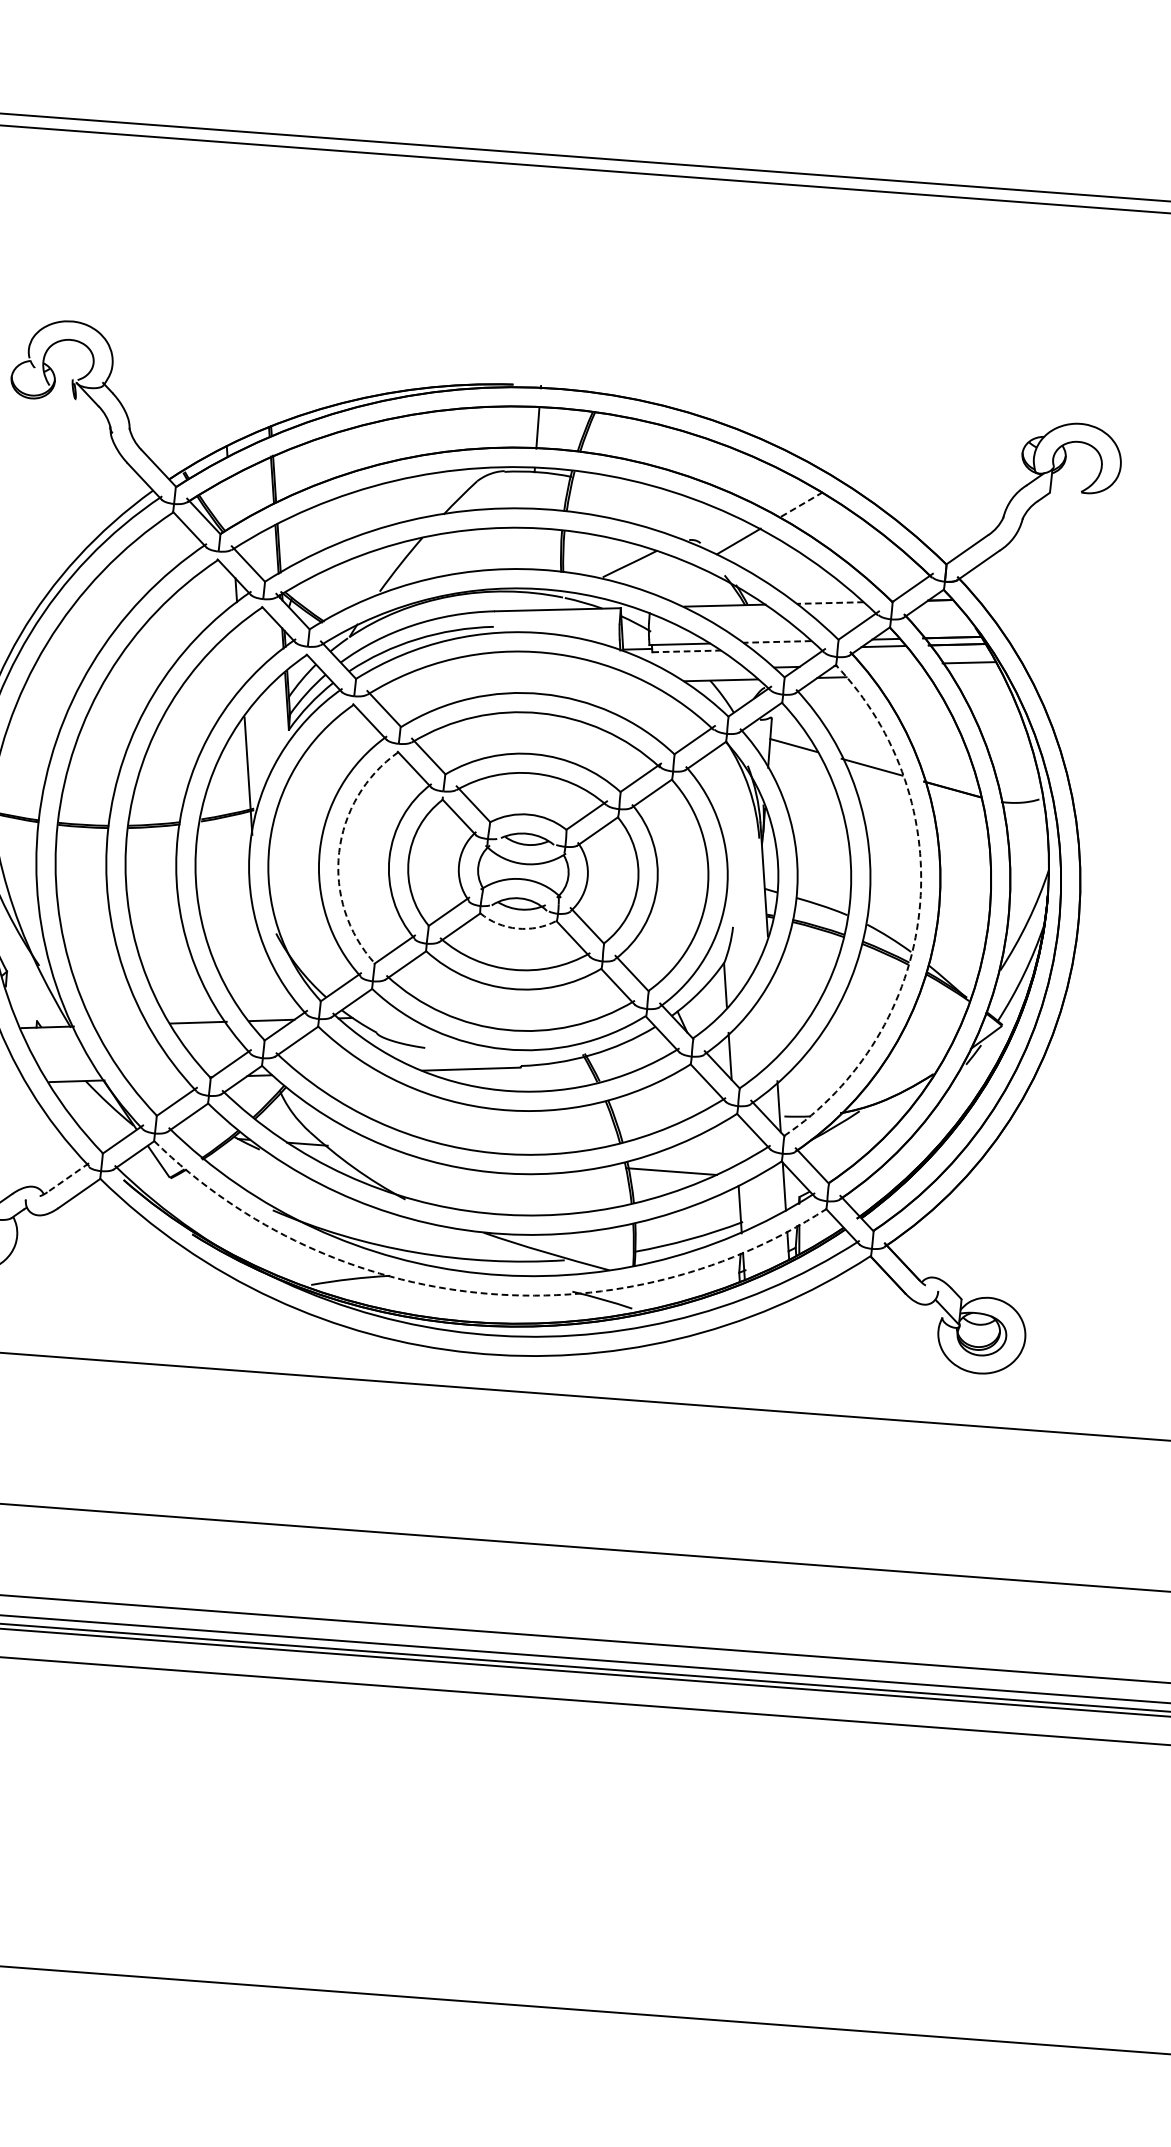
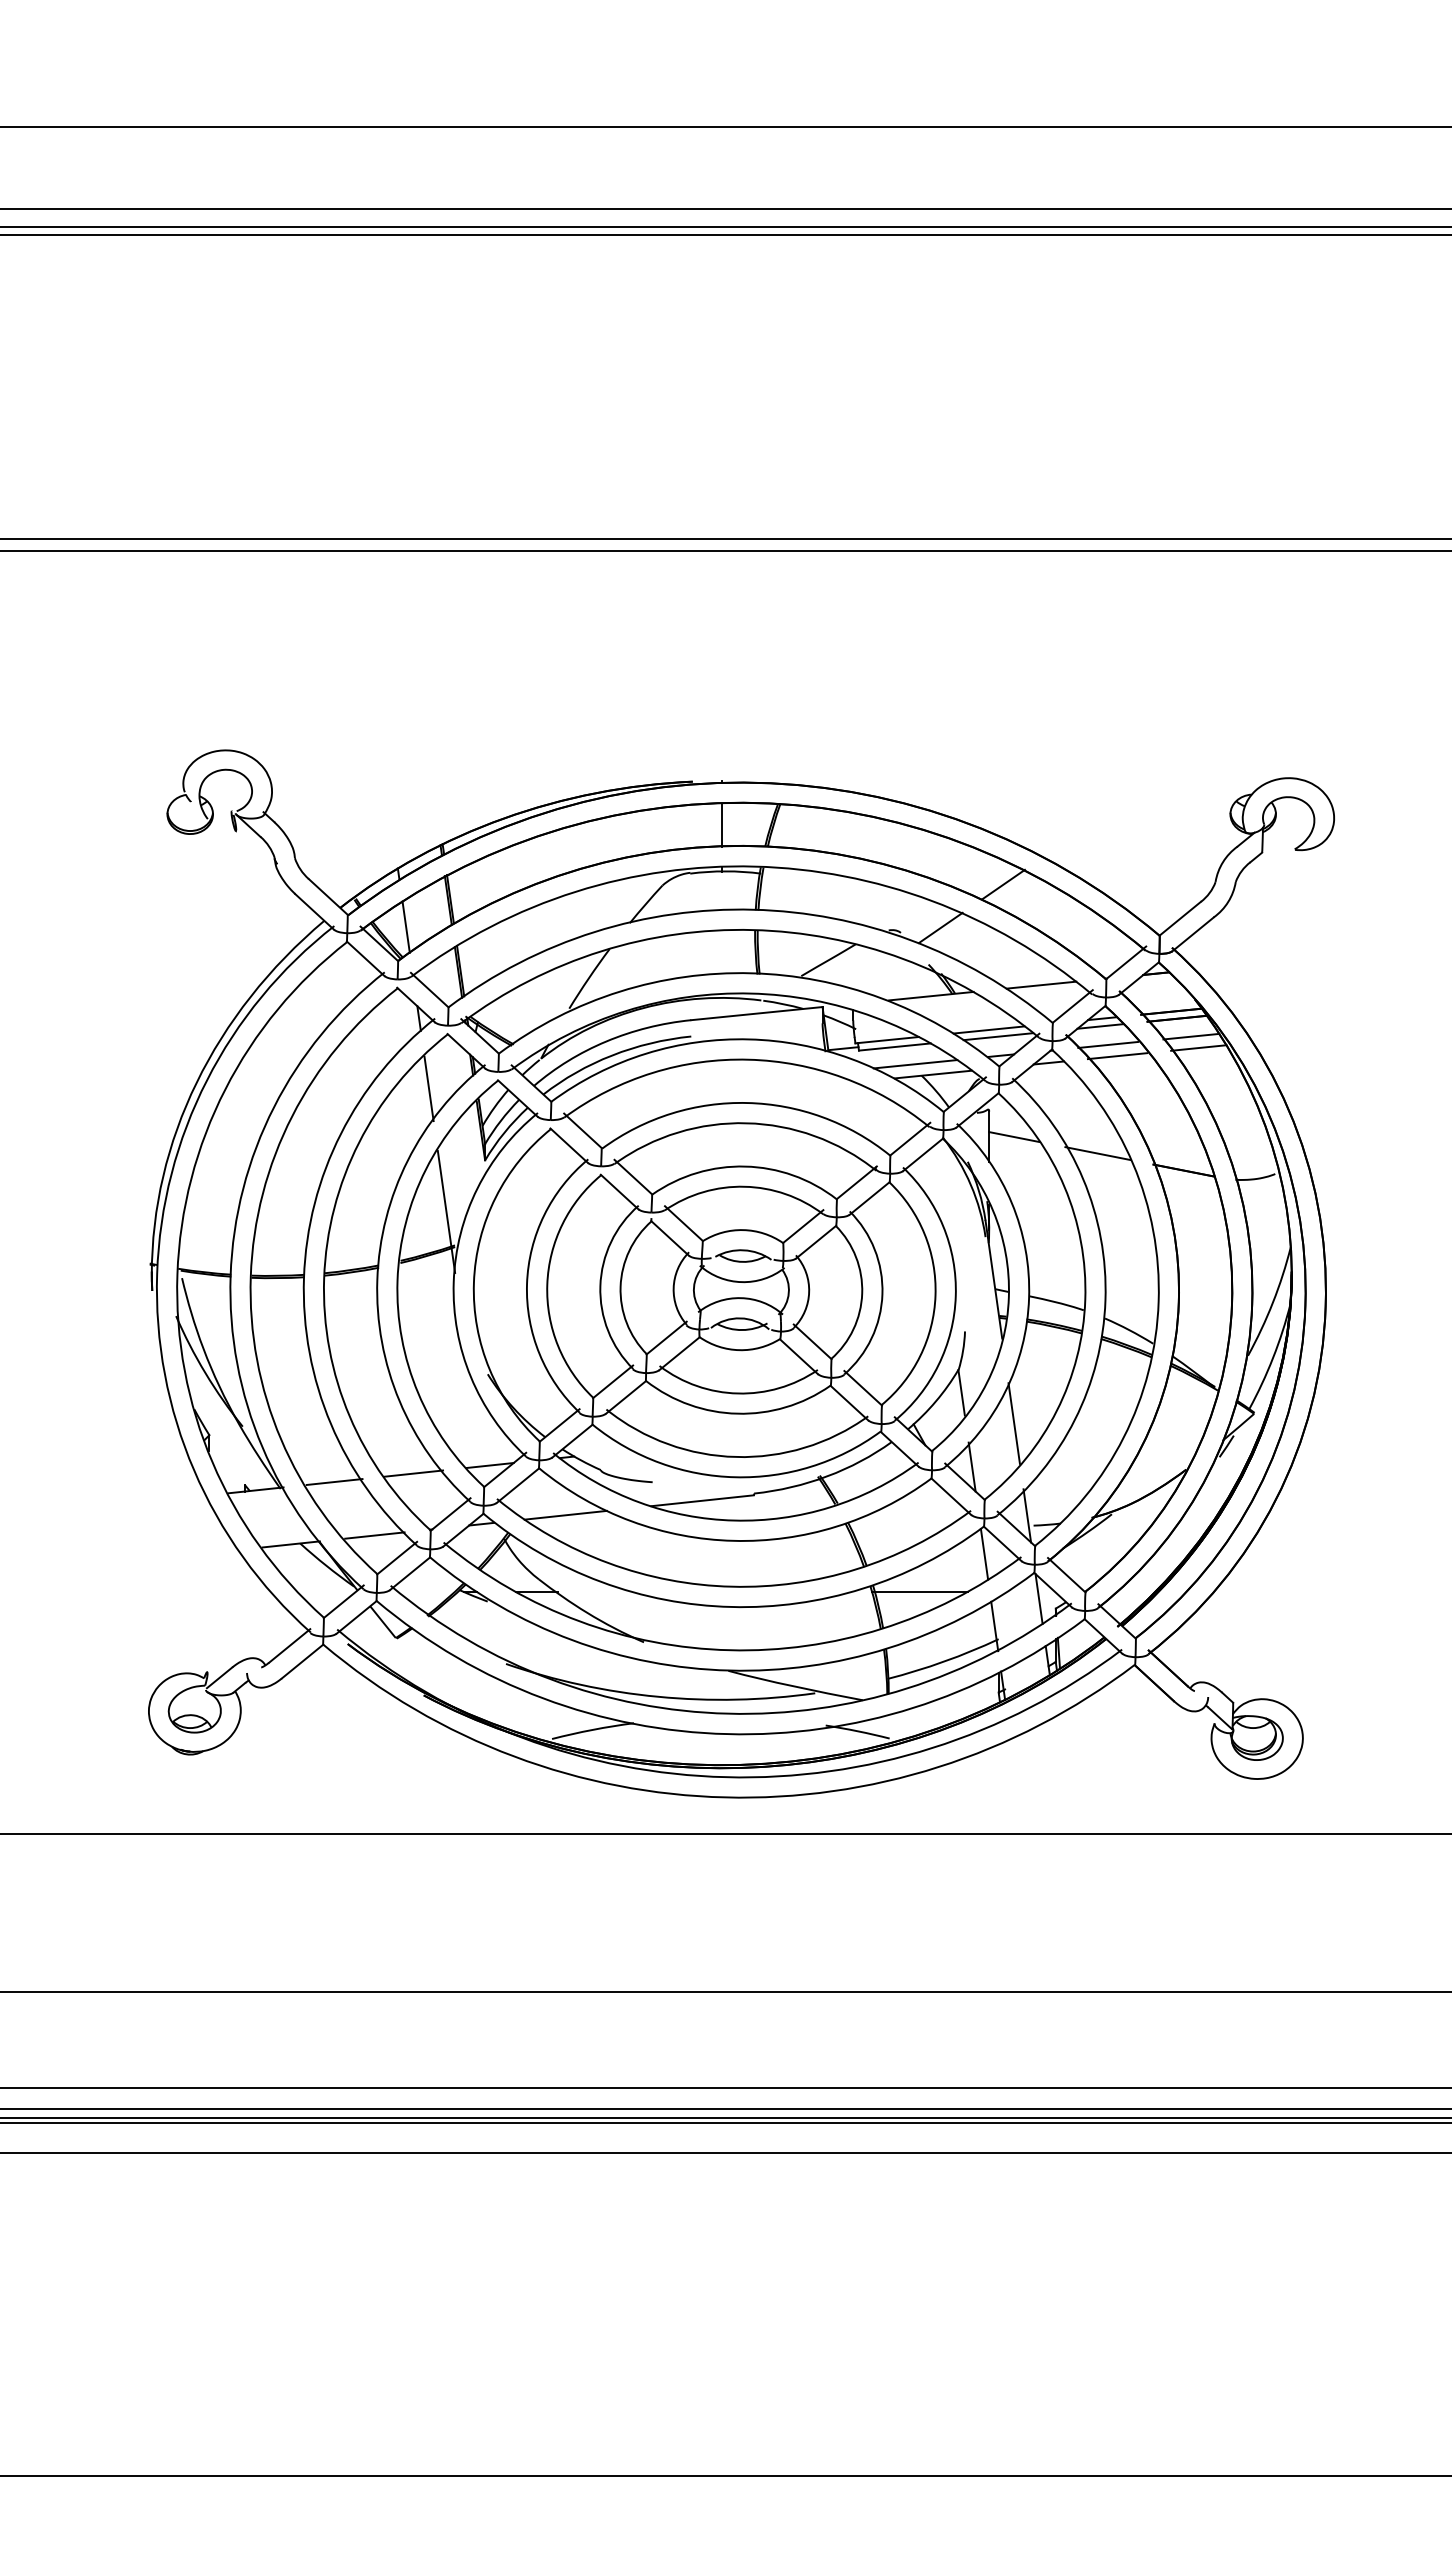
line: (229, 501) -> (405, 926), added
line: (801, 504) -> (1003, 884), dashed -> solid
line: (830, 603) -> (1041, 985), dashed -> solid
line: (777, 641) -> (989, 1029), dashed -> solid
line: (785, 648) -> (998, 1036), added
line: (687, 650) -> (895, 1046), dashed -> solid
line: (240, 657) -> (428, 1088), added
line: (889, 664) -> (1107, 1044), added
line: (705, 669) -> (915, 1064), added
line: (975, 673) -> (1198, 1047), added
line: (897, 676) -> (1117, 1056), added
arc: (339, 852) -> (547, 1284), dashed -> solid
arc: (919, 912) -> (1158, 1301), dashed -> solid
arc: (517, 928) -> (739, 1350), dashed -> solid
line: (772, 1017) -> (1013, 1423), added
line: (122, 1024) -> (334, 1481), added
line: (340, 1072) -> (565, 1514), added
line: (156, 1078) -> (374, 1535), added
line: (735, 1139) -> (984, 1553), added
line: (68, 1177) -> (289, 1645), dashed -> solid
arc: (478, 1293) -> (727, 1734), dashed -> solid

